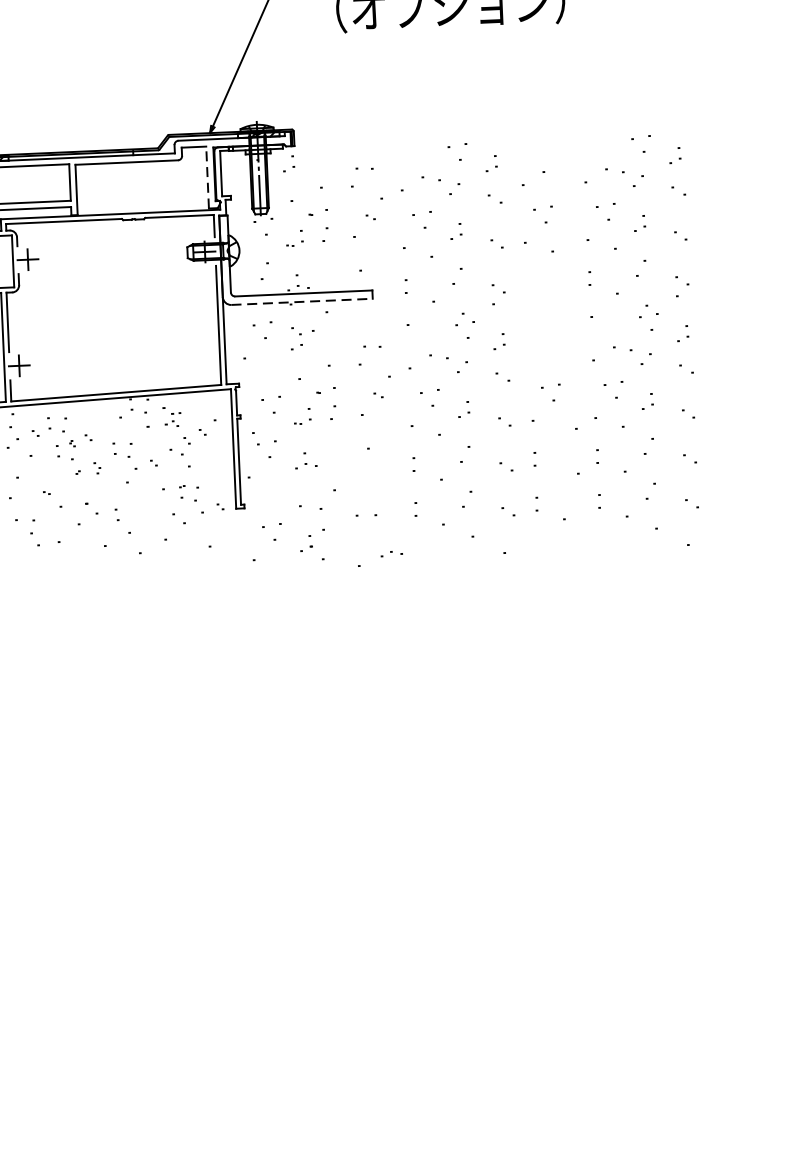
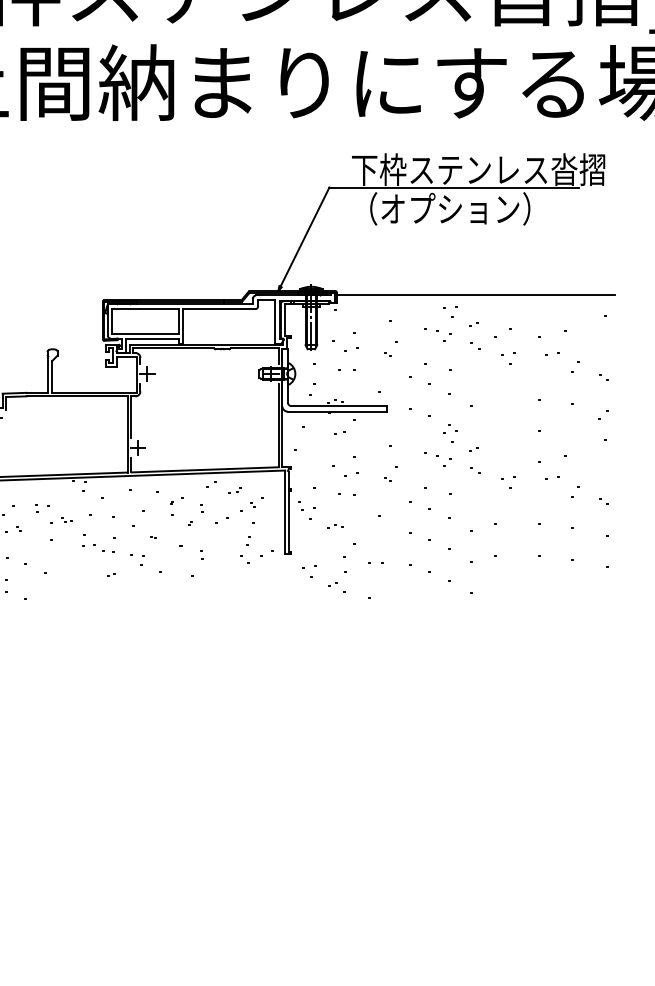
line: (492, 127) -> (475, 295), added
line: (207, 178) -> (275, 322), dashed -> solid
line: (303, 301) -> (338, 411), dashed -> solid
part: (159, 420) -> (234, 490), size x0.62
part: (391, 553) -> (392, 590), removed

